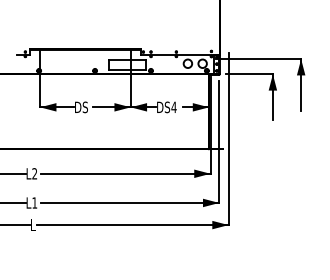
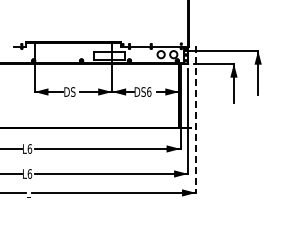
text: (174, 106) -> (149, 91), DS4 -> DS6
line: (229, 139) -> (196, 119), solid -> dashed
text: (34, 173) -> (29, 148), L2 -> L6
text: (34, 202) -> (29, 173), L1 -> L6

